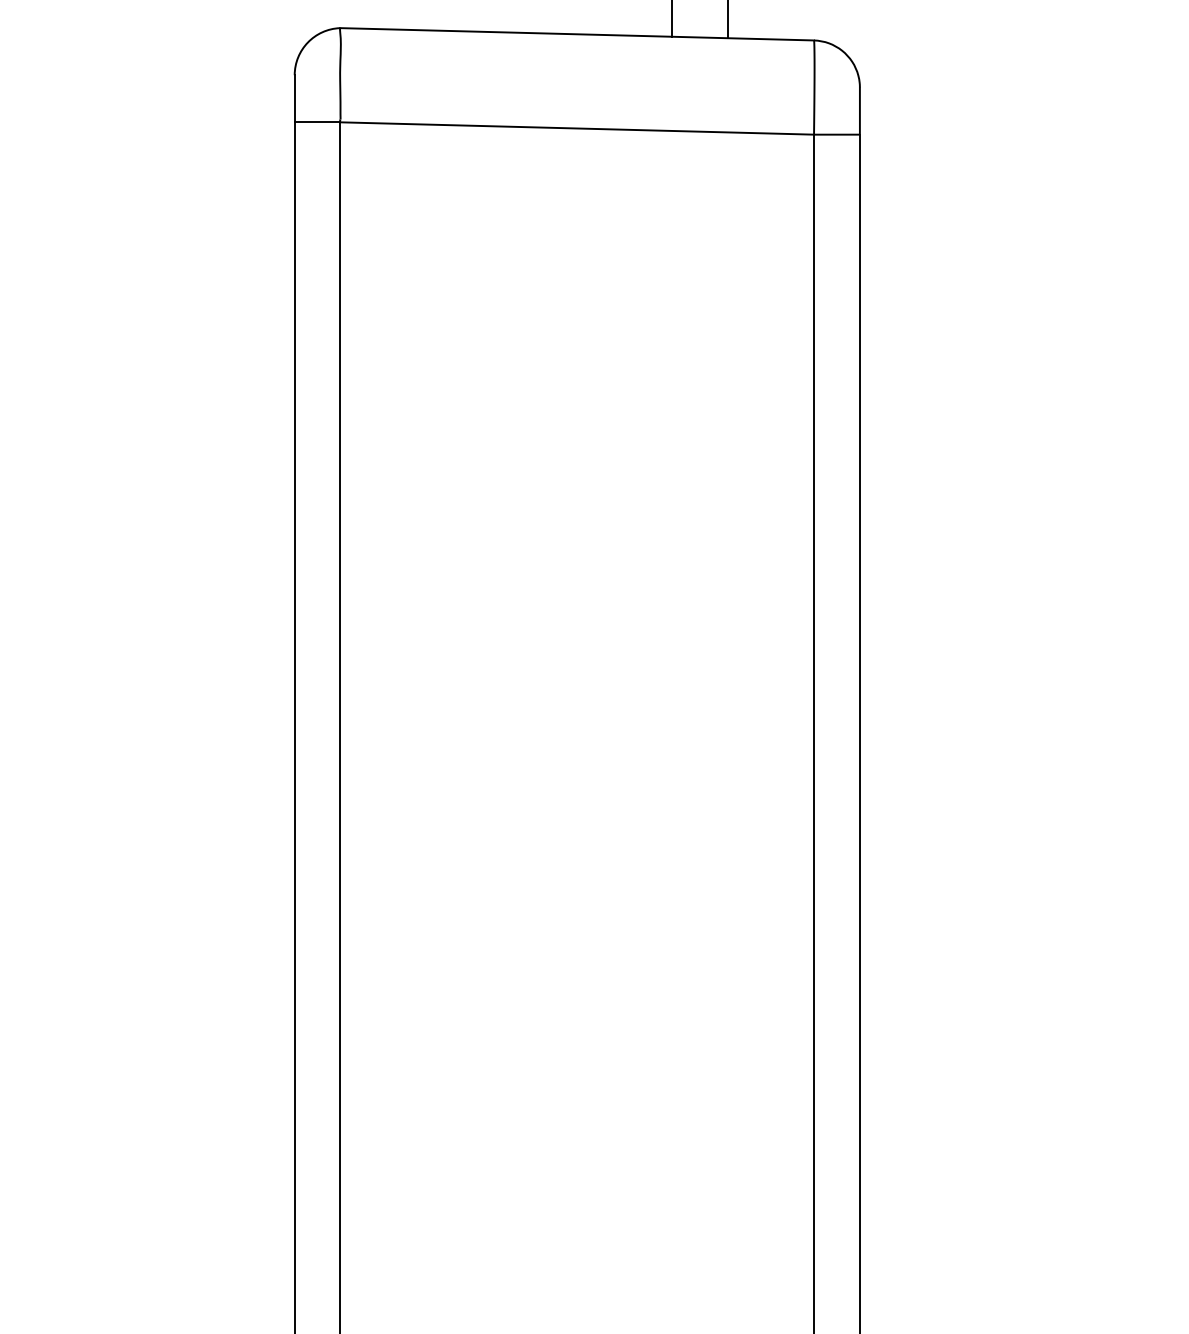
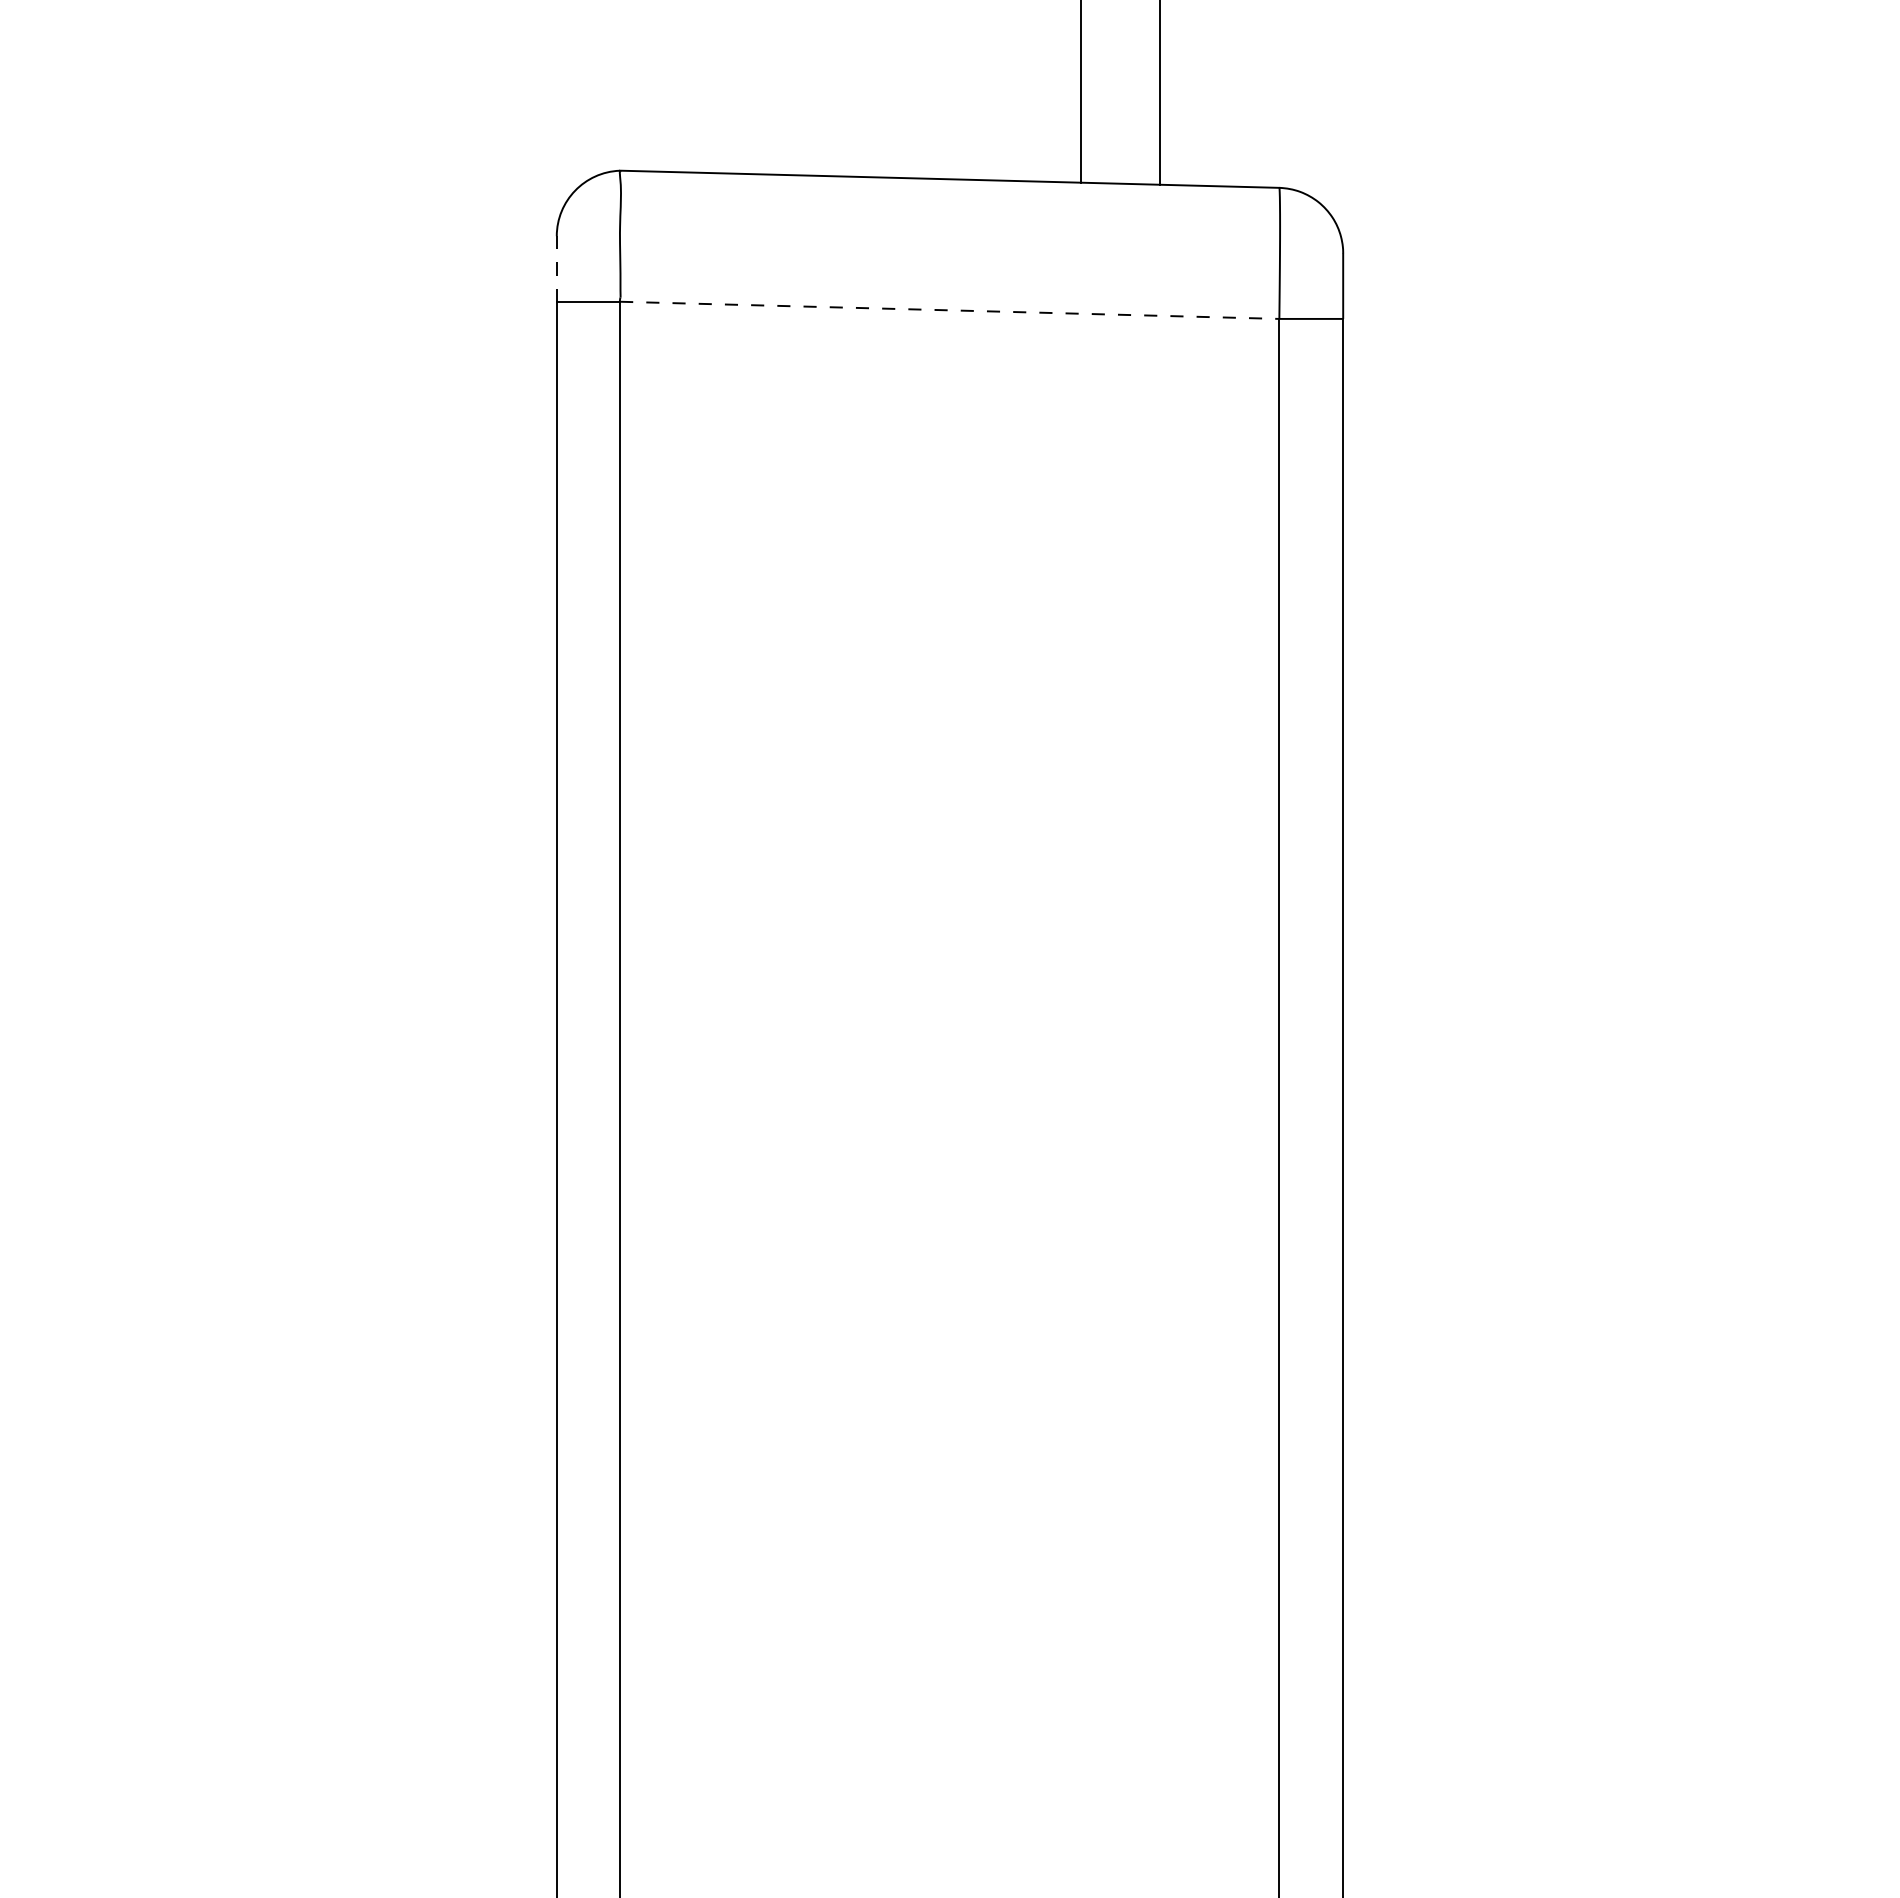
line: (294, 99) -> (556, 269), solid -> dashed
line: (576, 128) -> (949, 310), solid -> dashed

